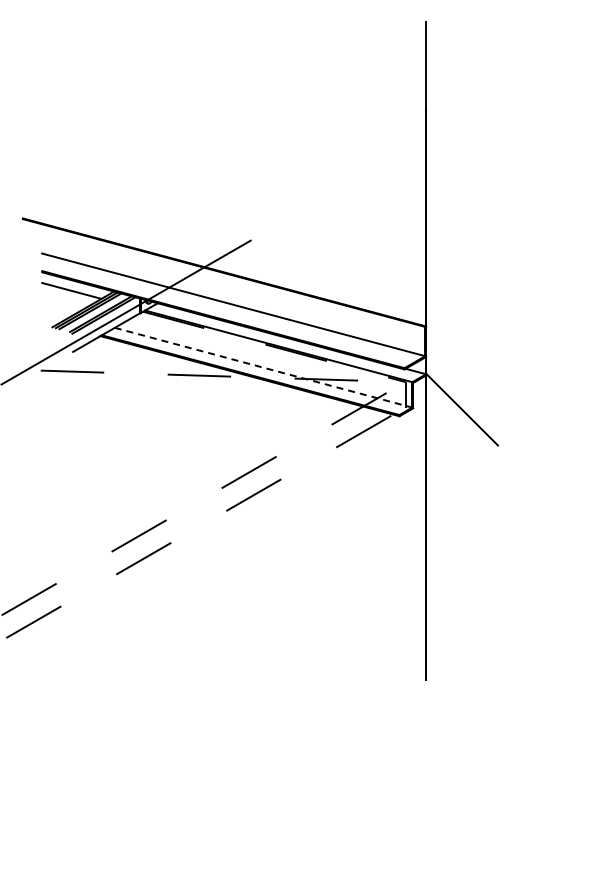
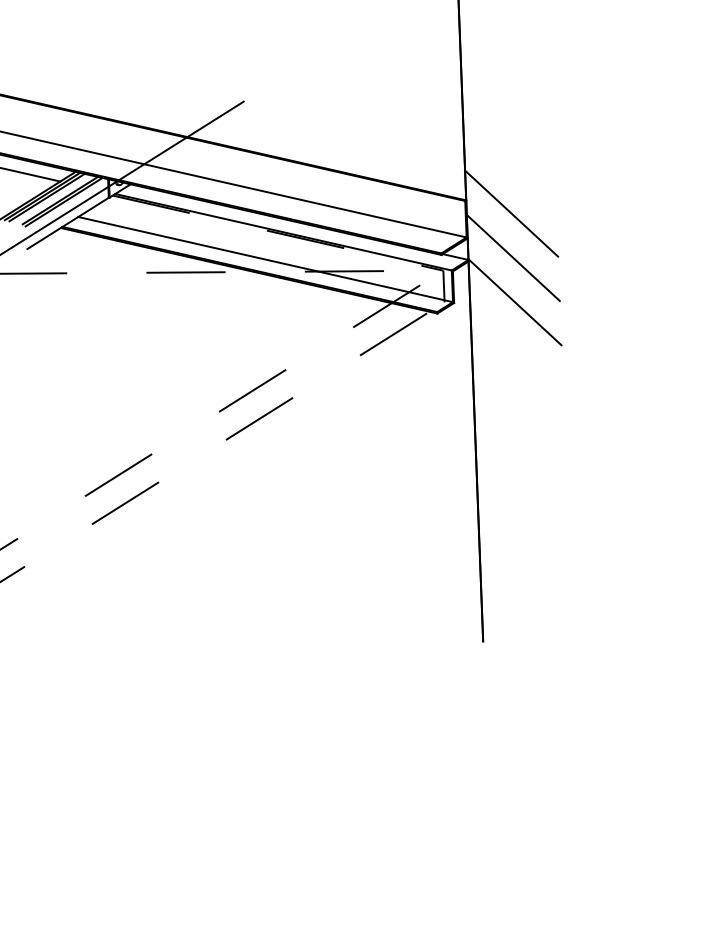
line: (462, 338) -> (512, 213), added
line: (264, 367) -> (266, 259), dashed -> solid
line: (462, 373) -> (513, 257), added

